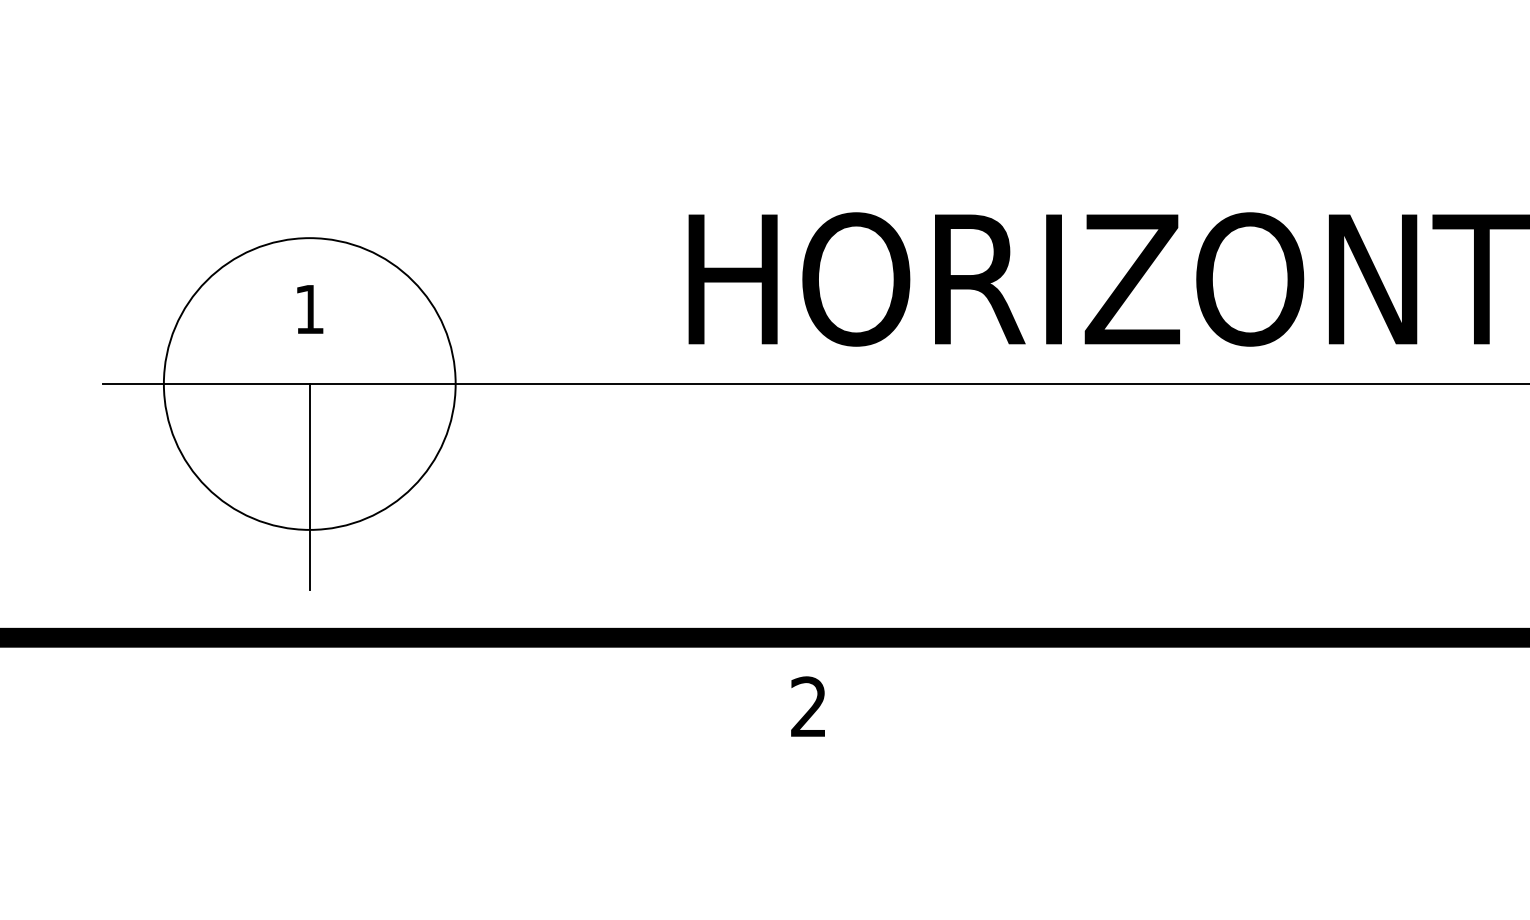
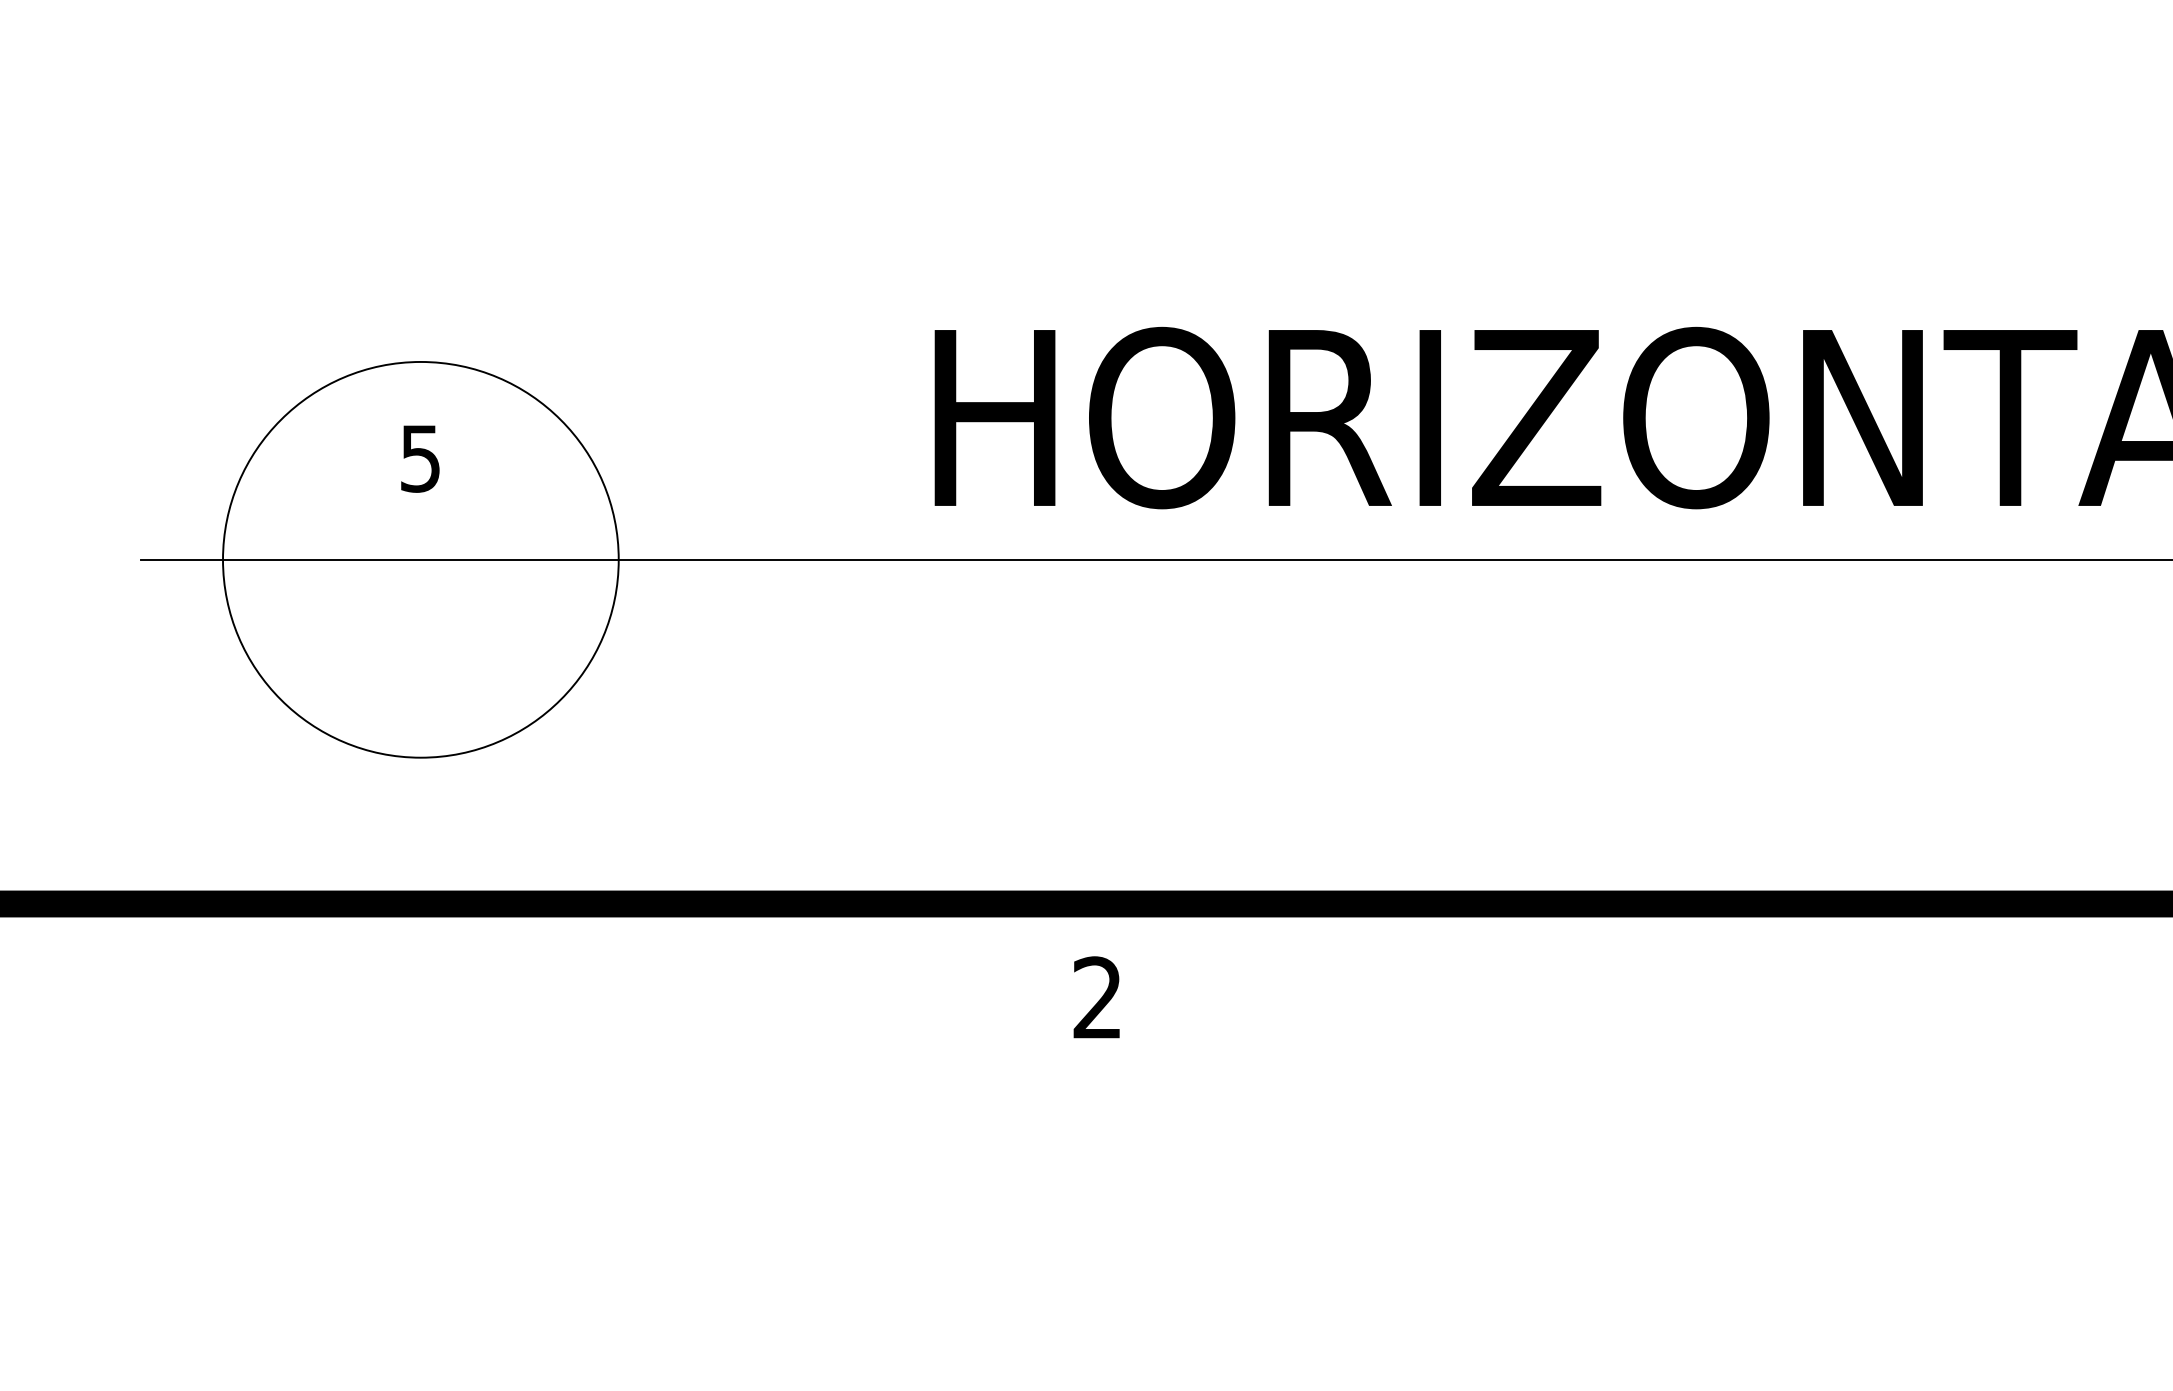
text: (309, 309) -> (420, 458), 1 -> 5
line: (309, 486) -> (420, 699), removed

